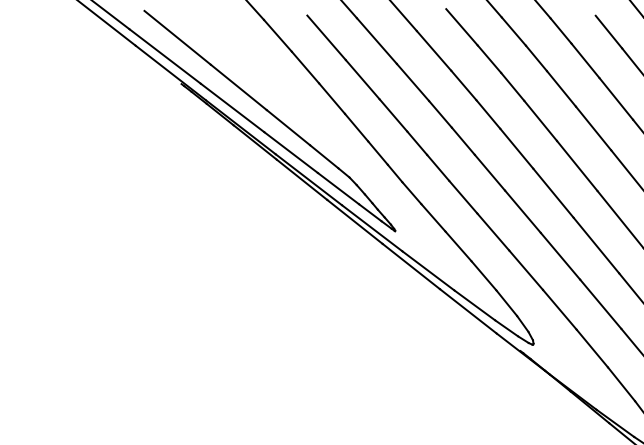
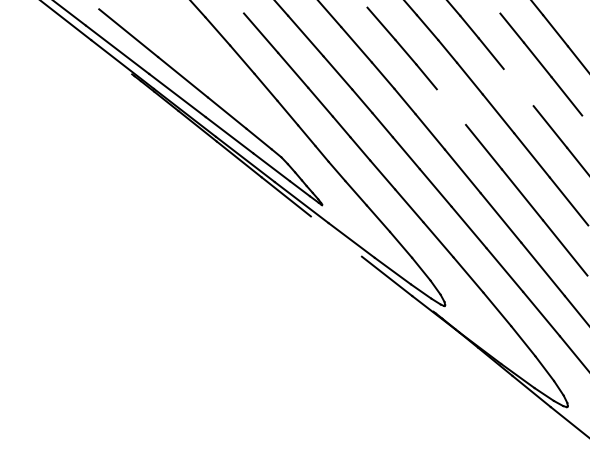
line: (616, 98) -> (518, 87), removed
line: (540, 120) -> (451, 106), removed
line: (410, 266) -> (335, 236), removed

